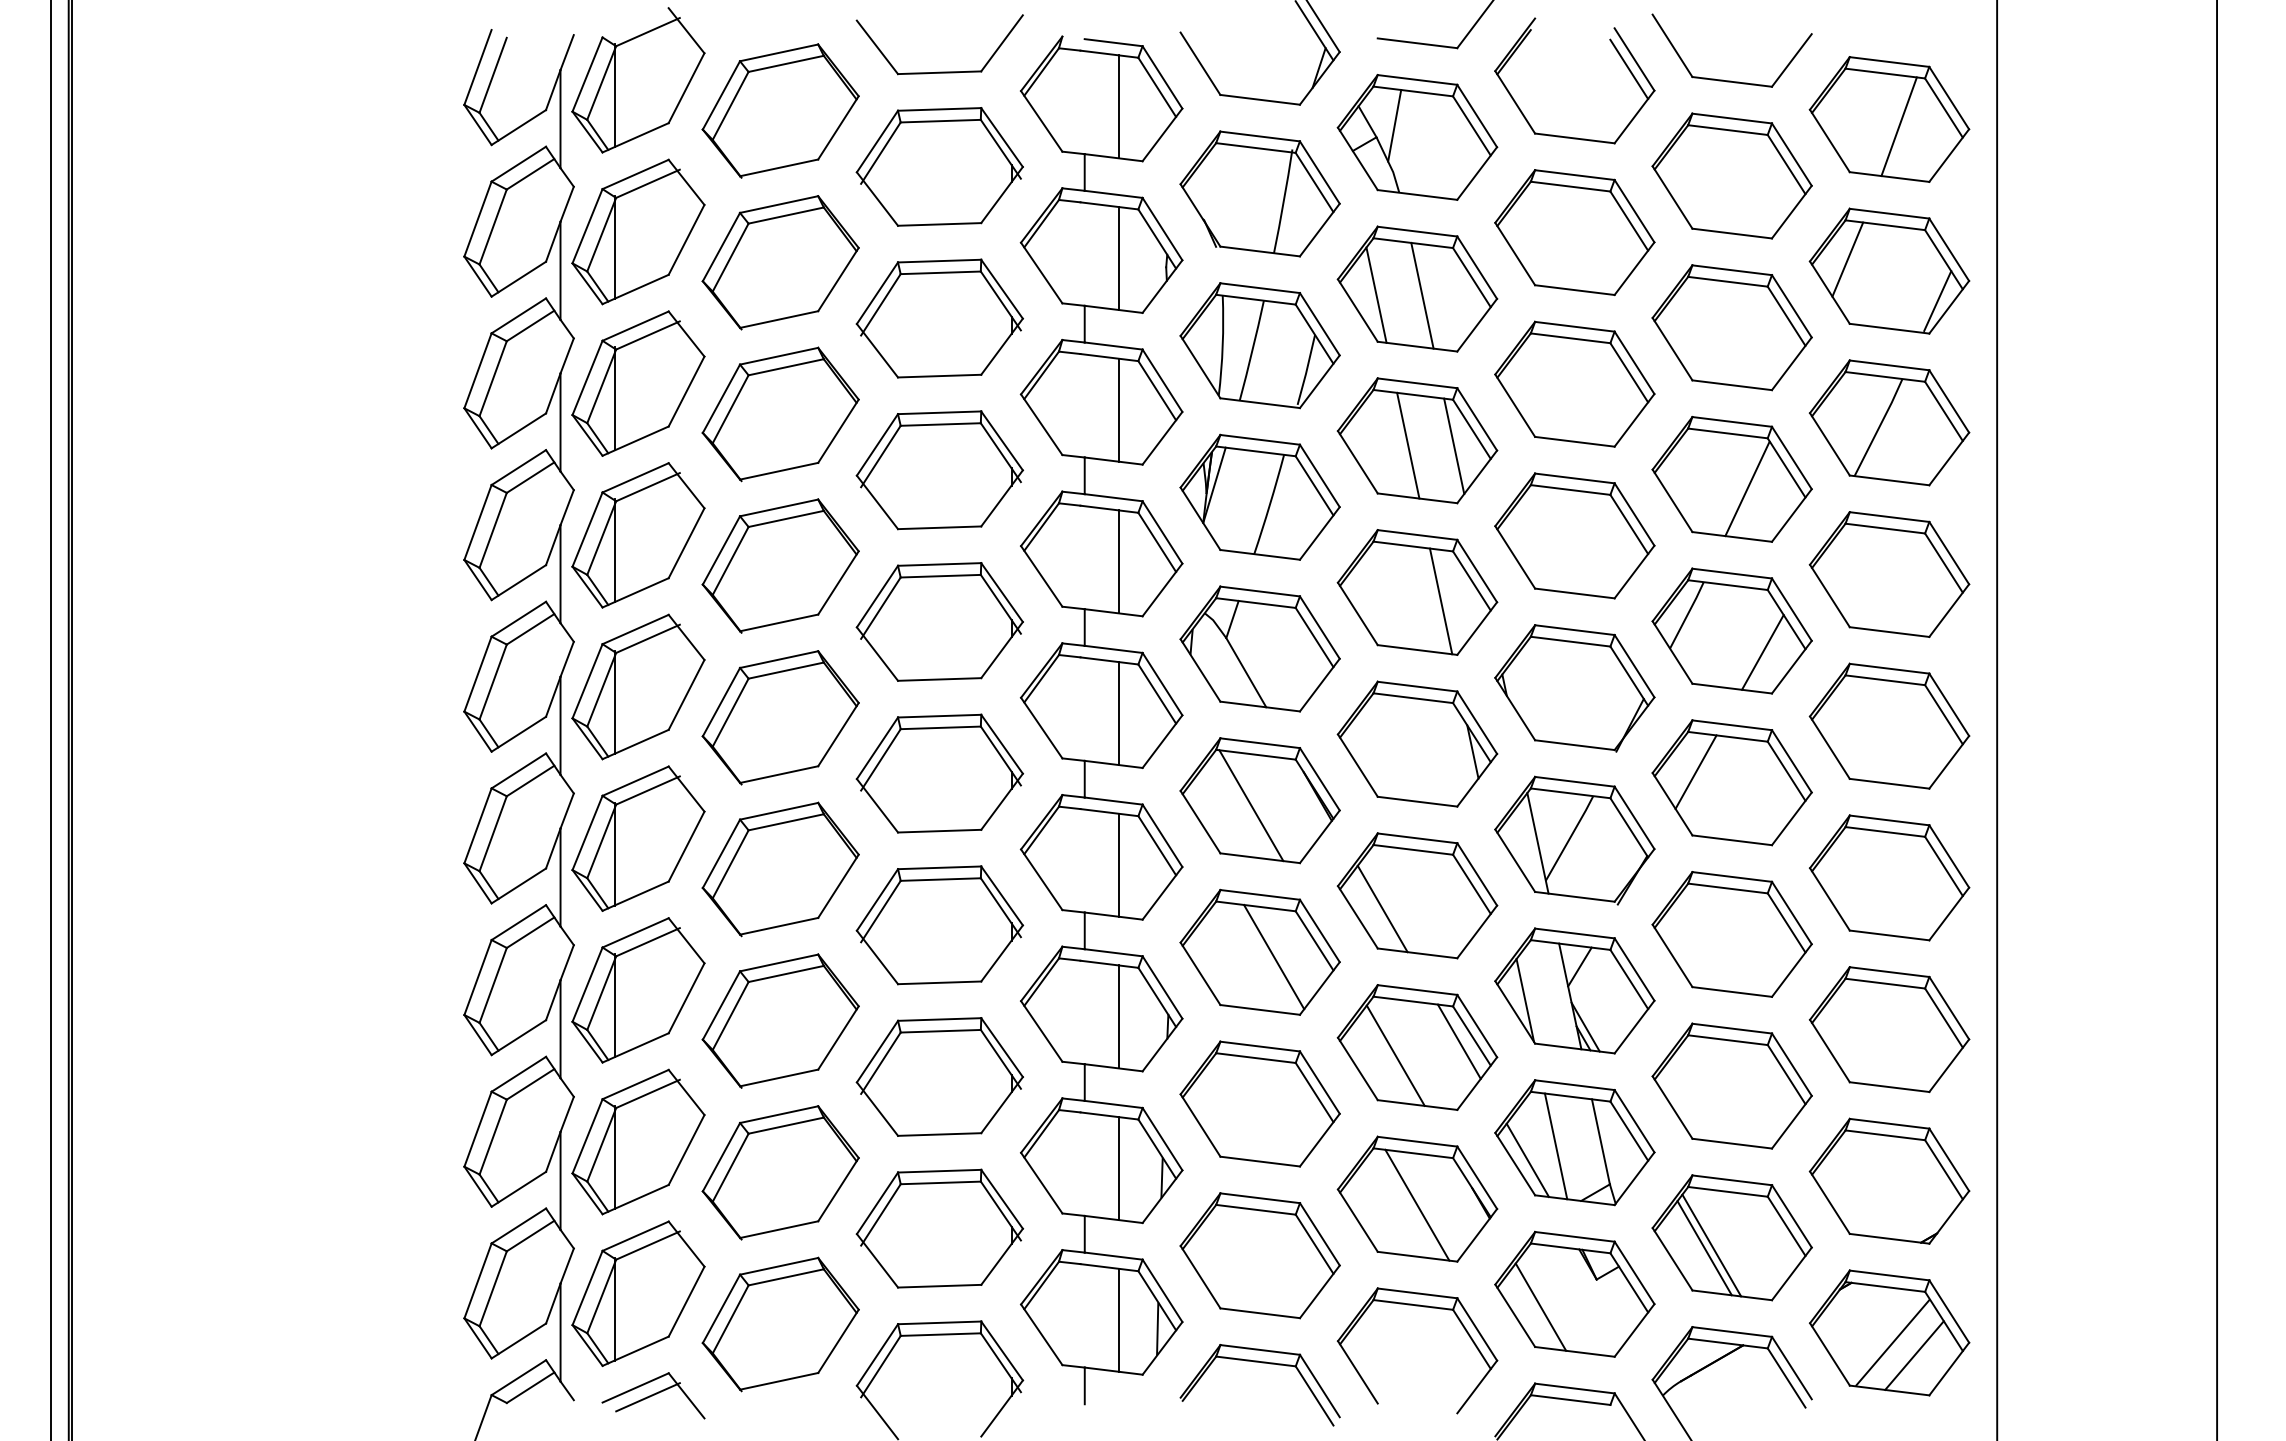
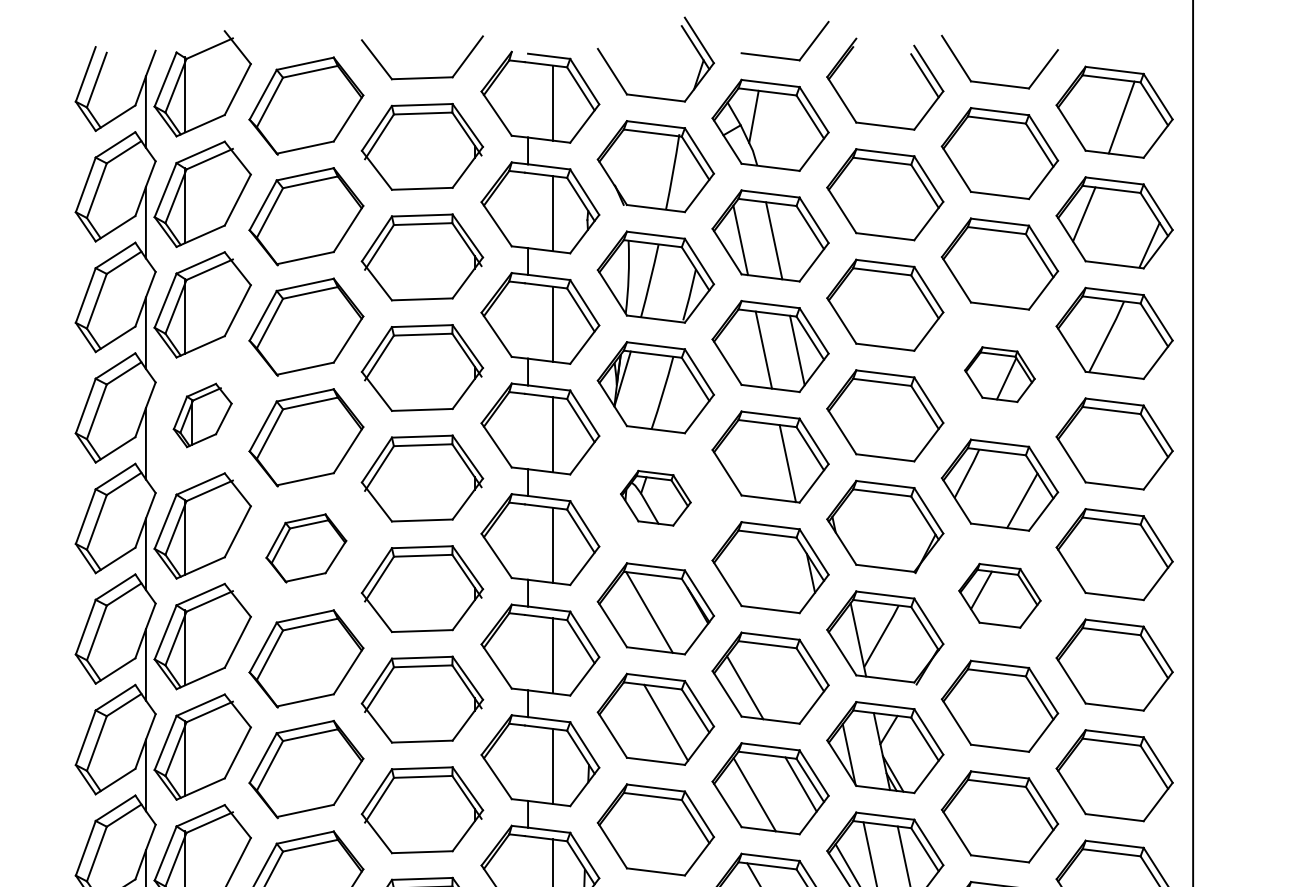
part: (1731, 479) -> (999, 374), size x0.6
part: (638, 535) -> (202, 415), size x0.6
part: (1259, 648) -> (655, 497), size x0.6
part: (780, 717) -> (306, 548), size x0.7
part: (1731, 782) -> (999, 595), size x0.7

